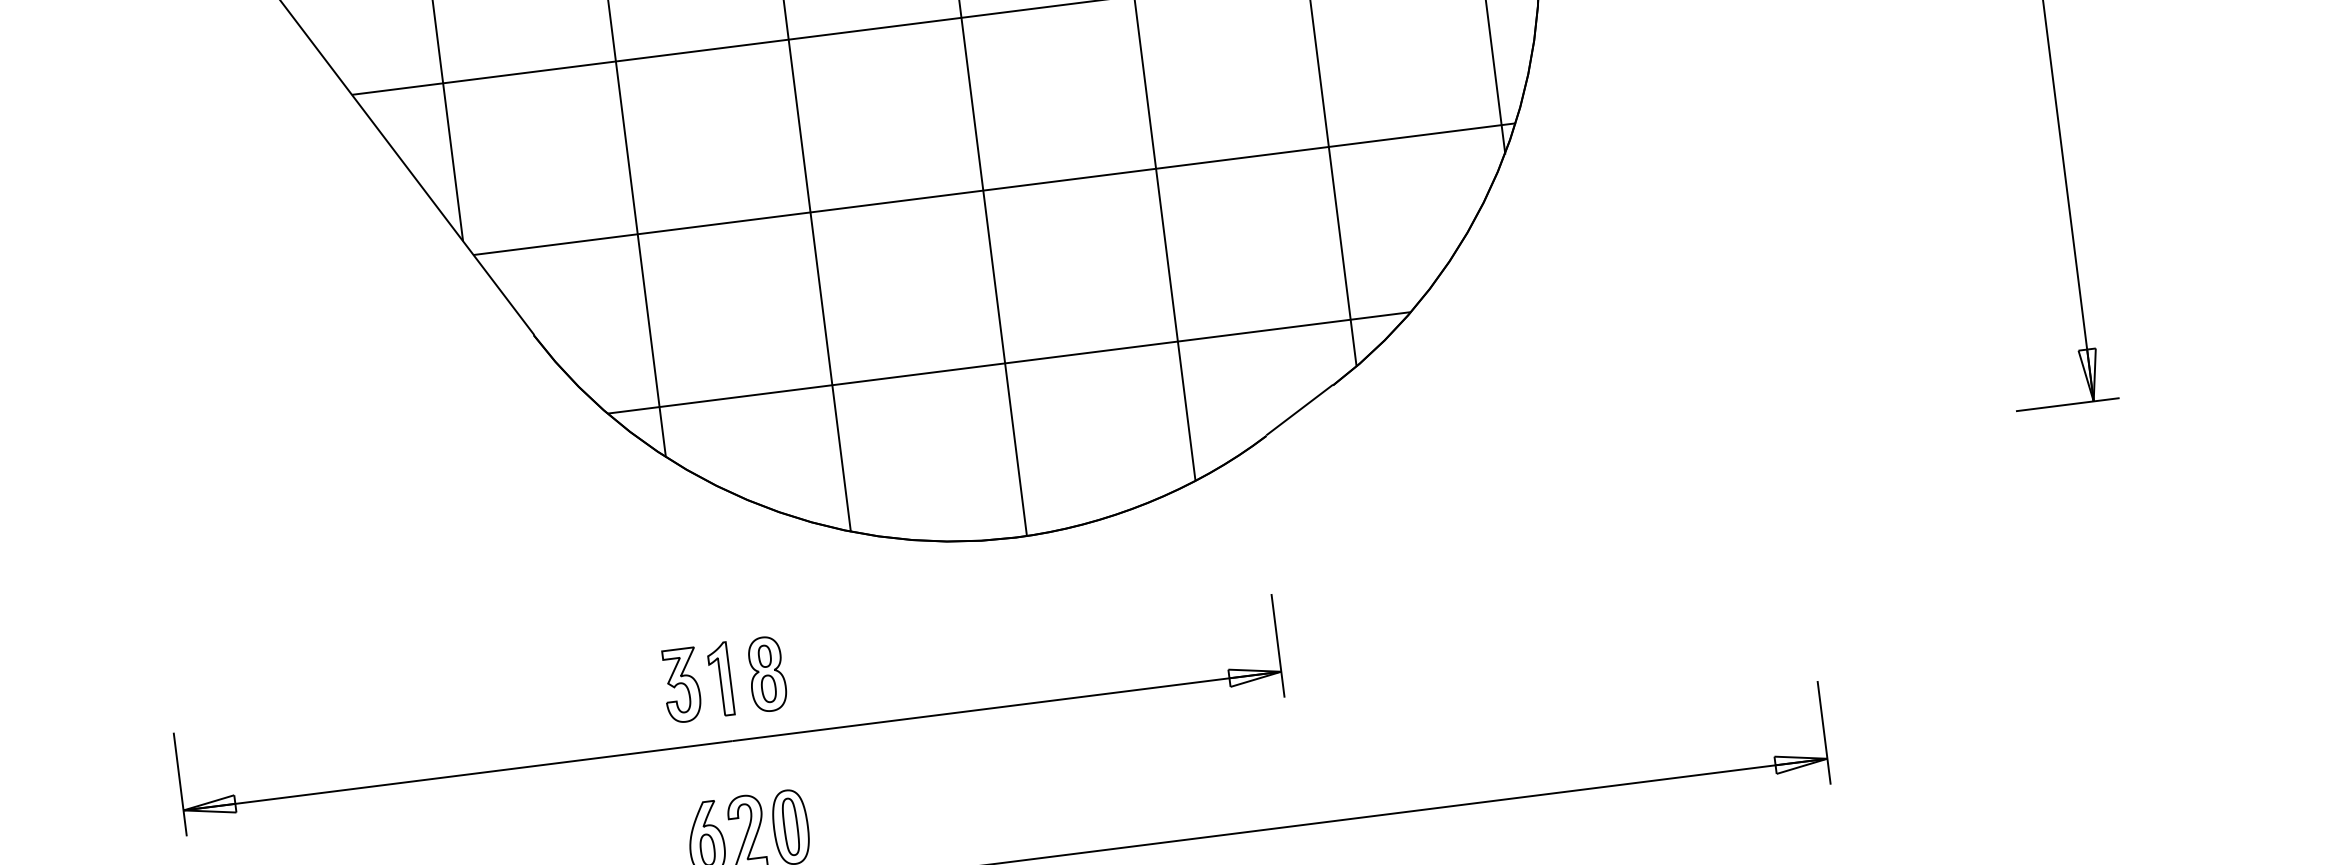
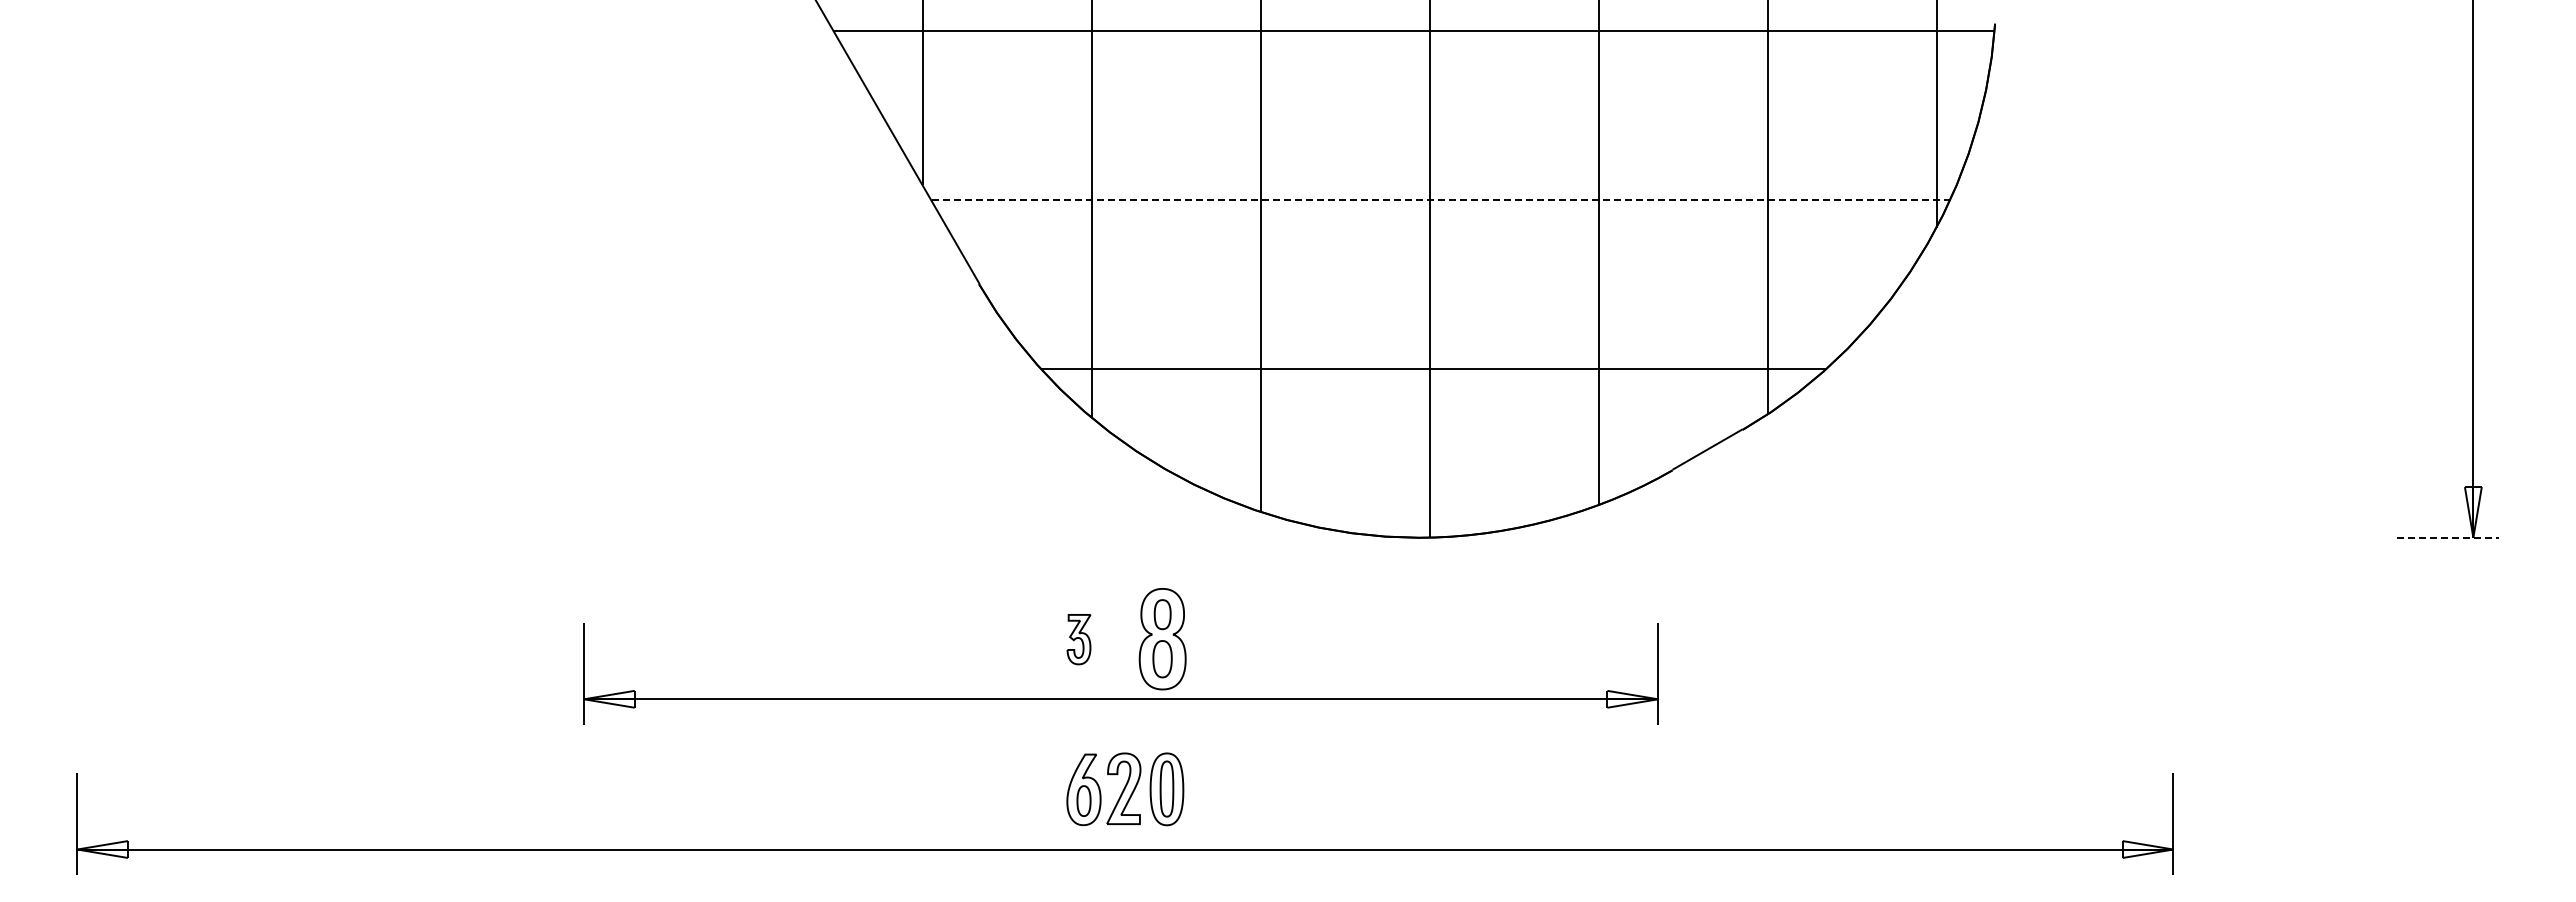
line: (994, 189) -> (1440, 199), solid -> dashed
line: (2068, 404) -> (2448, 537), solid -> dashed
part: (766, 673) -> (1162, 638), size x1.4
part: (720, 679) -> (1117, 638), removed
part: (681, 685) -> (1078, 639), size x0.7

